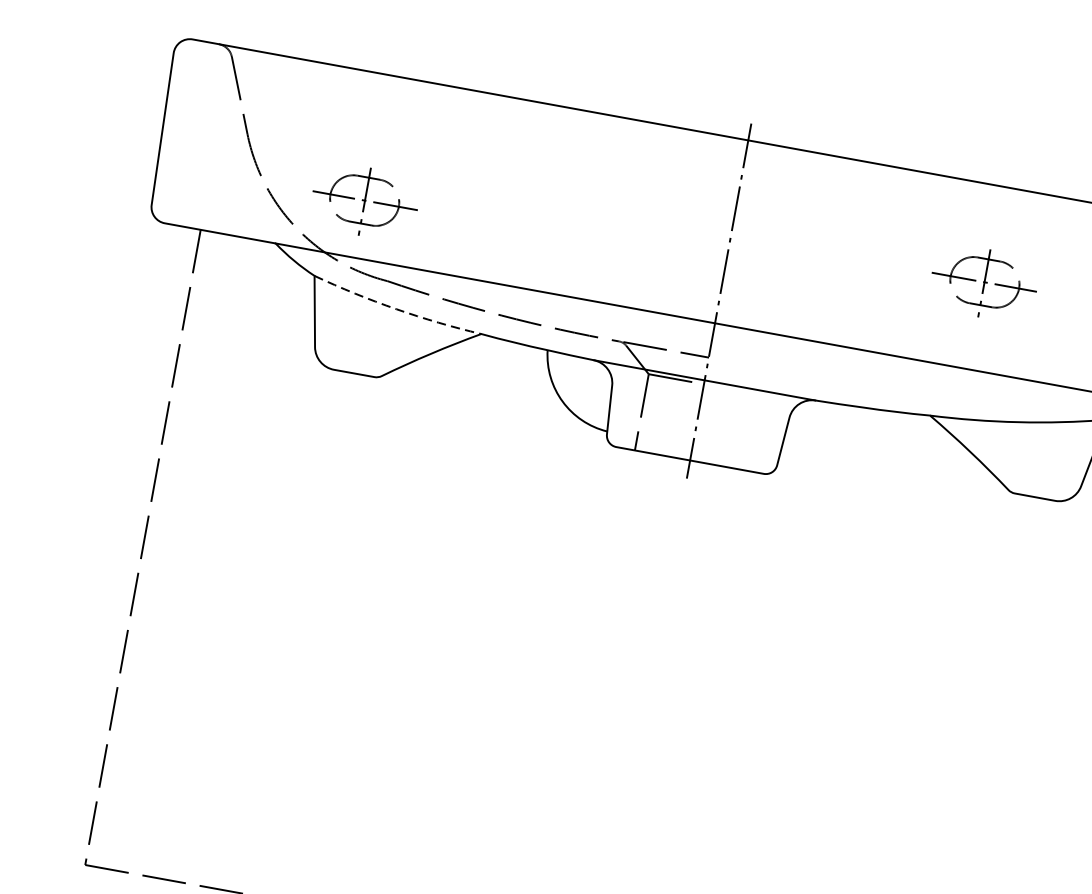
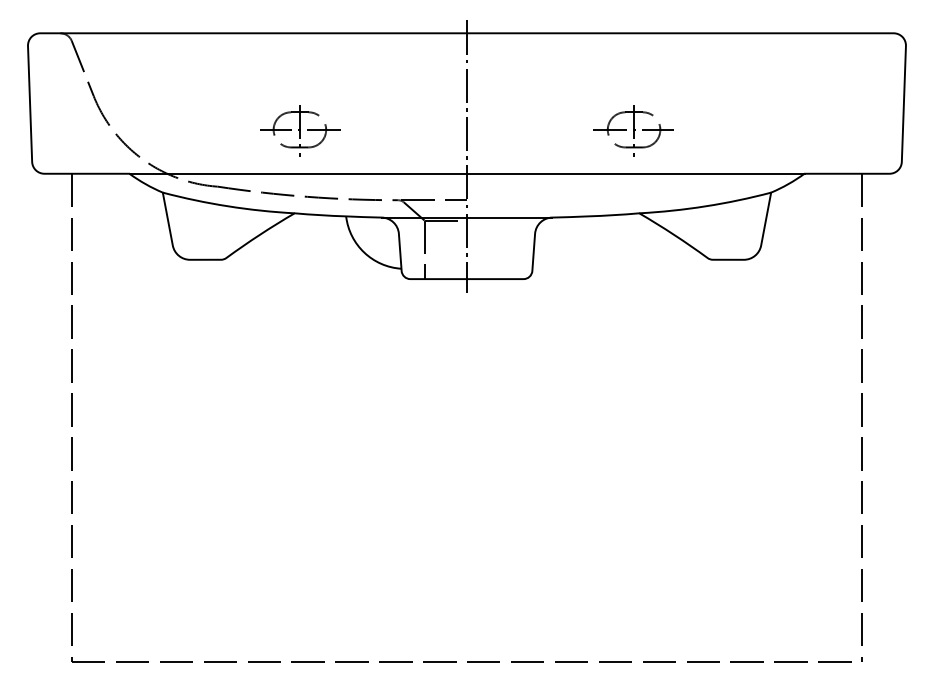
part: (365, 201) -> (300, 130), moved
part: (984, 283) -> (633, 130), moved
arc: (396, 309) -> (228, 206), dashed -> solid

